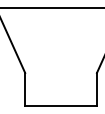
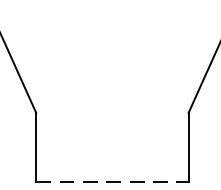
line: (61, 105) -> (113, 181), solid -> dashed

